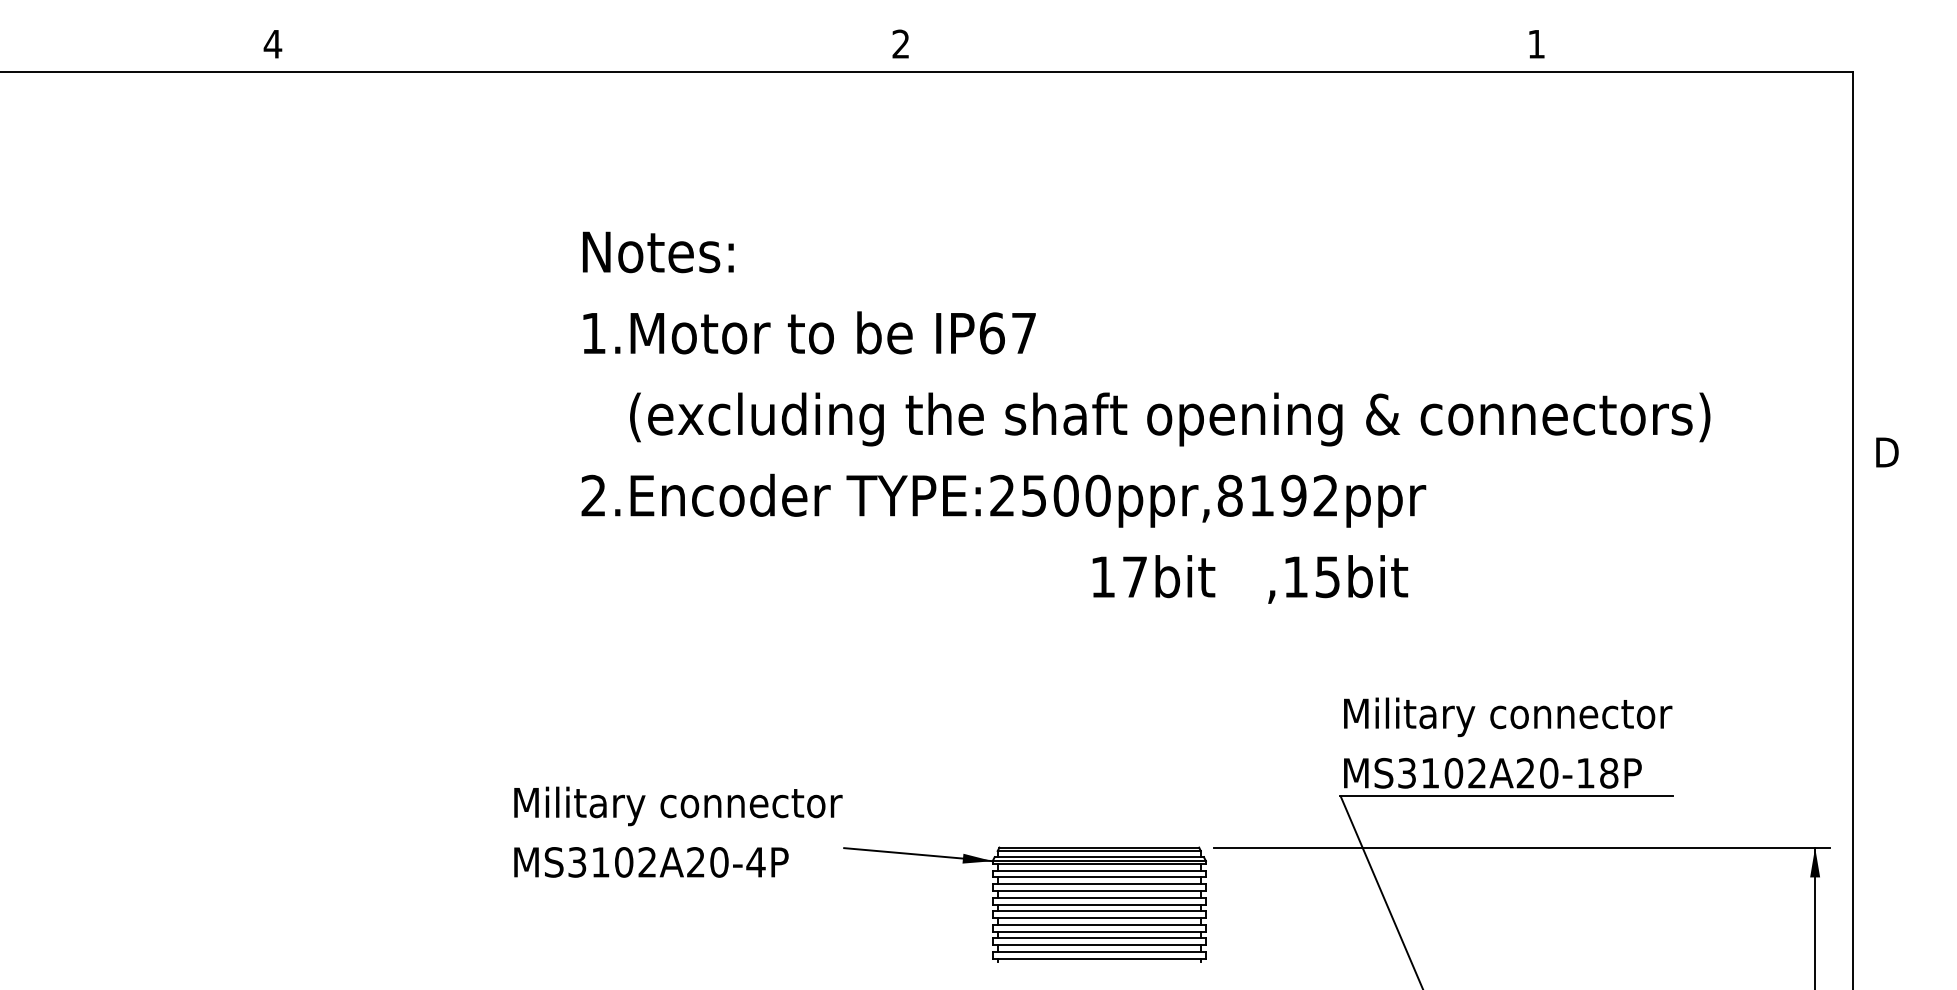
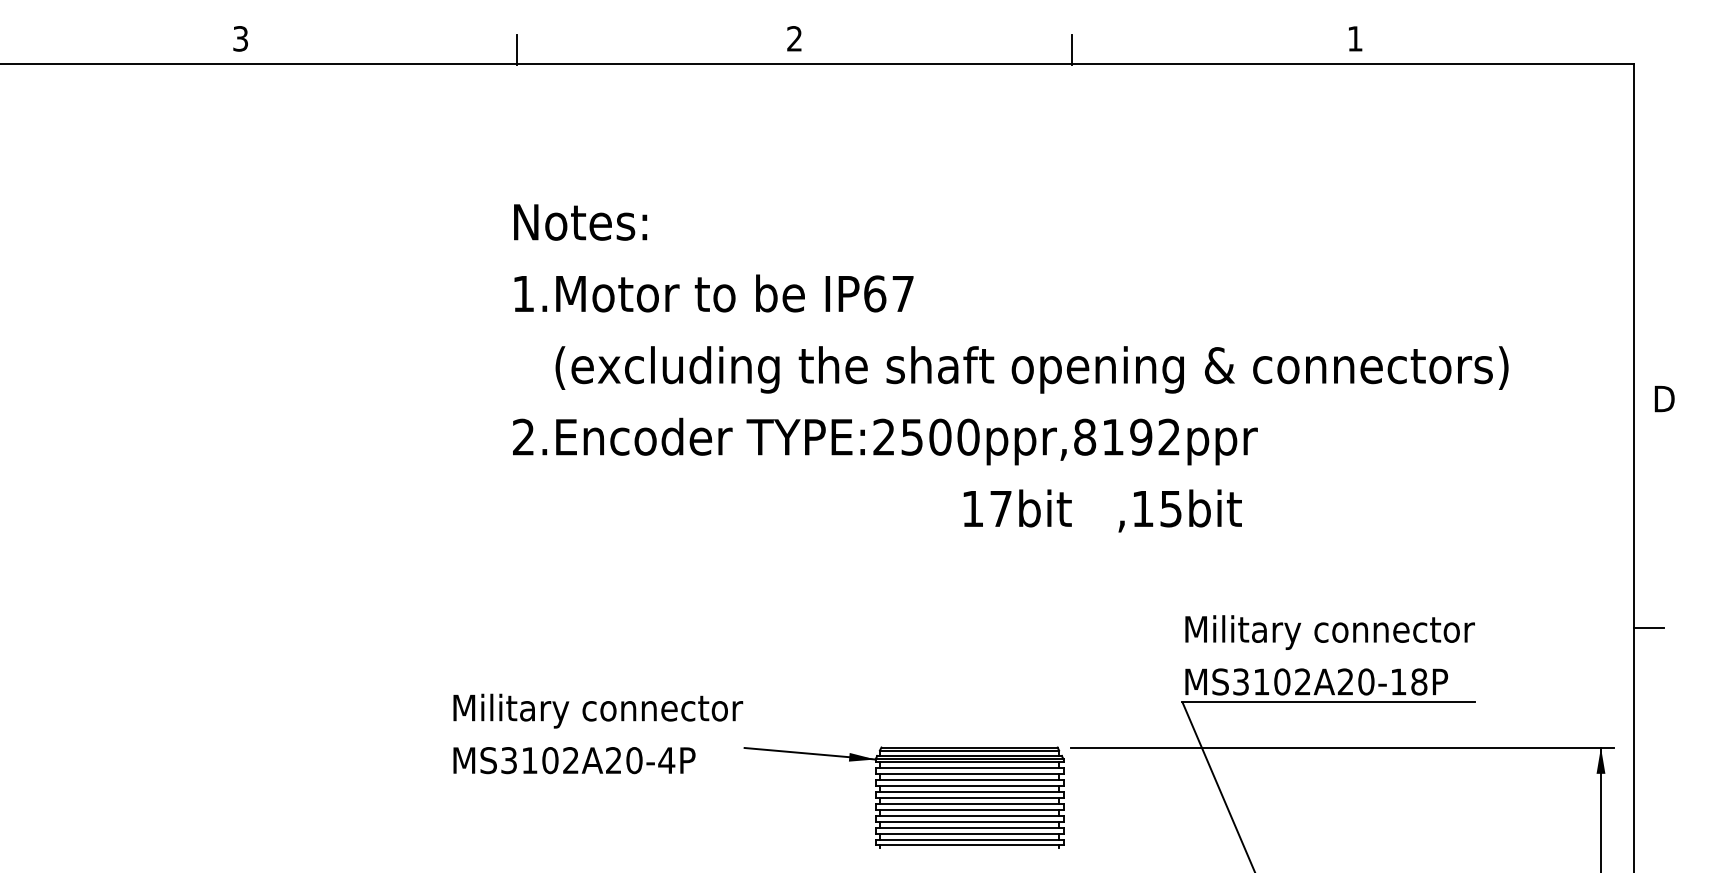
text: (272, 43) -> (240, 38), 4 -> 3
line: (585, 56) -> (516, 49), added
line: (1216, 56) -> (1072, 49), added
line: (1869, 712) -> (1648, 628), added

